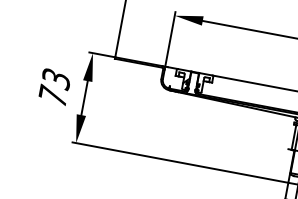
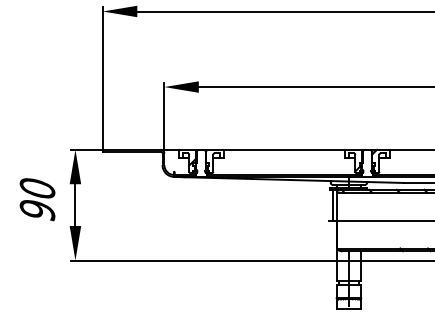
text: (54, 87) -> (37, 199), 73 -> 90

